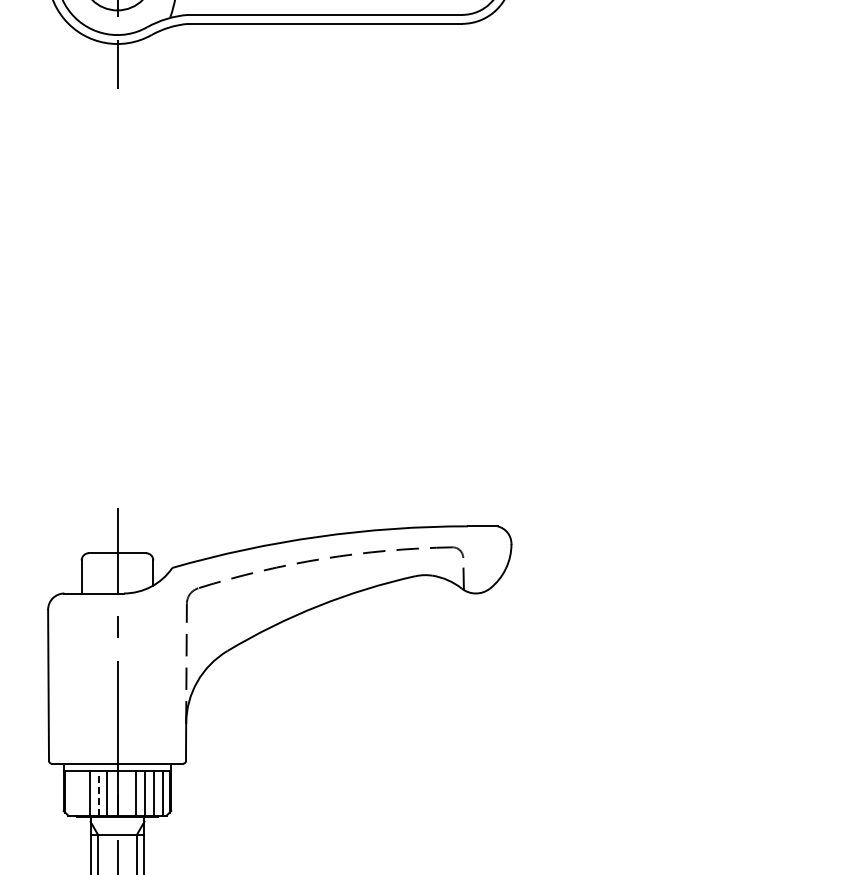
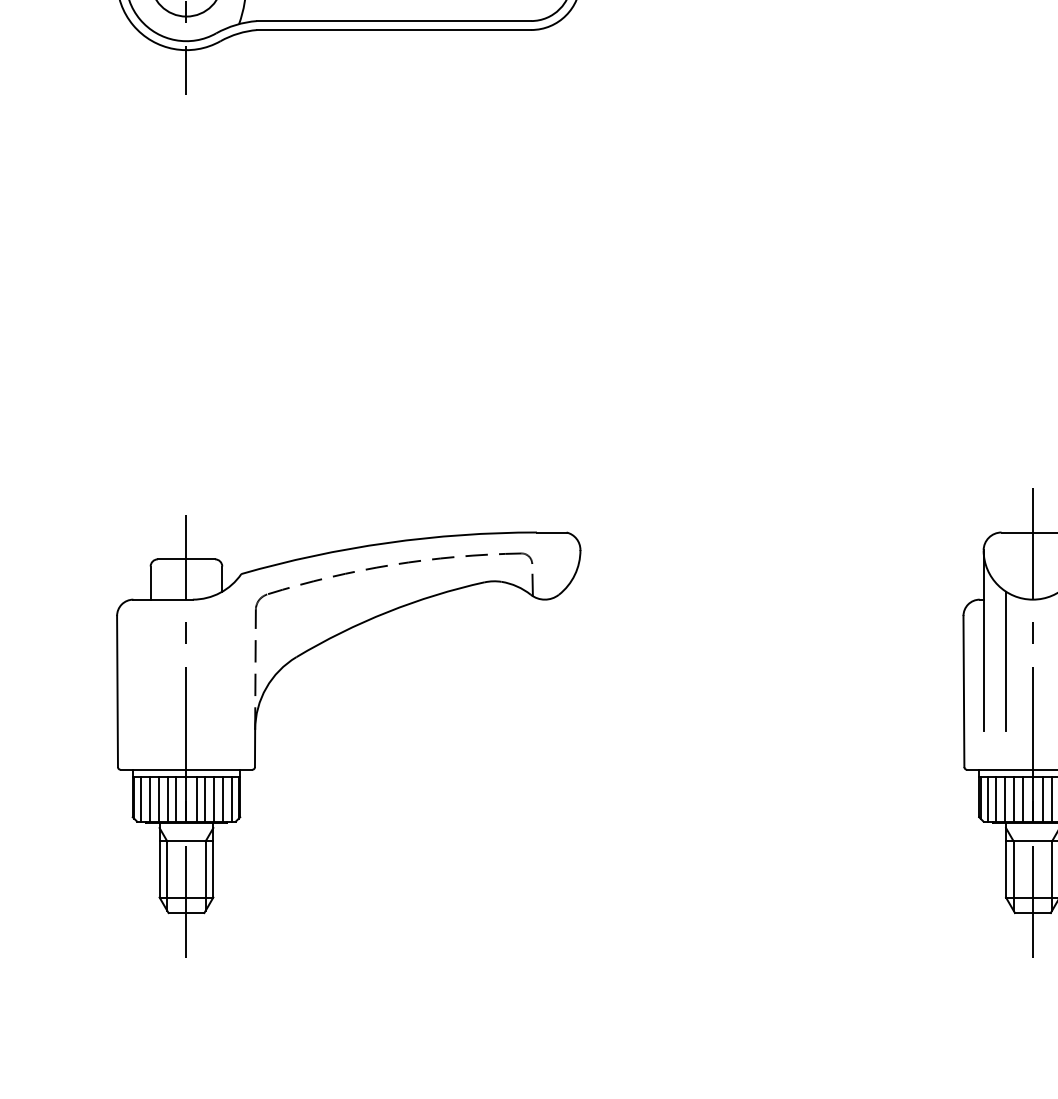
line: (72, 792) -> (141, 798), added
line: (80, 792) -> (149, 798), added
line: (98, 792) -> (167, 798), dashed -> solid
line: (127, 792) -> (196, 798), added

